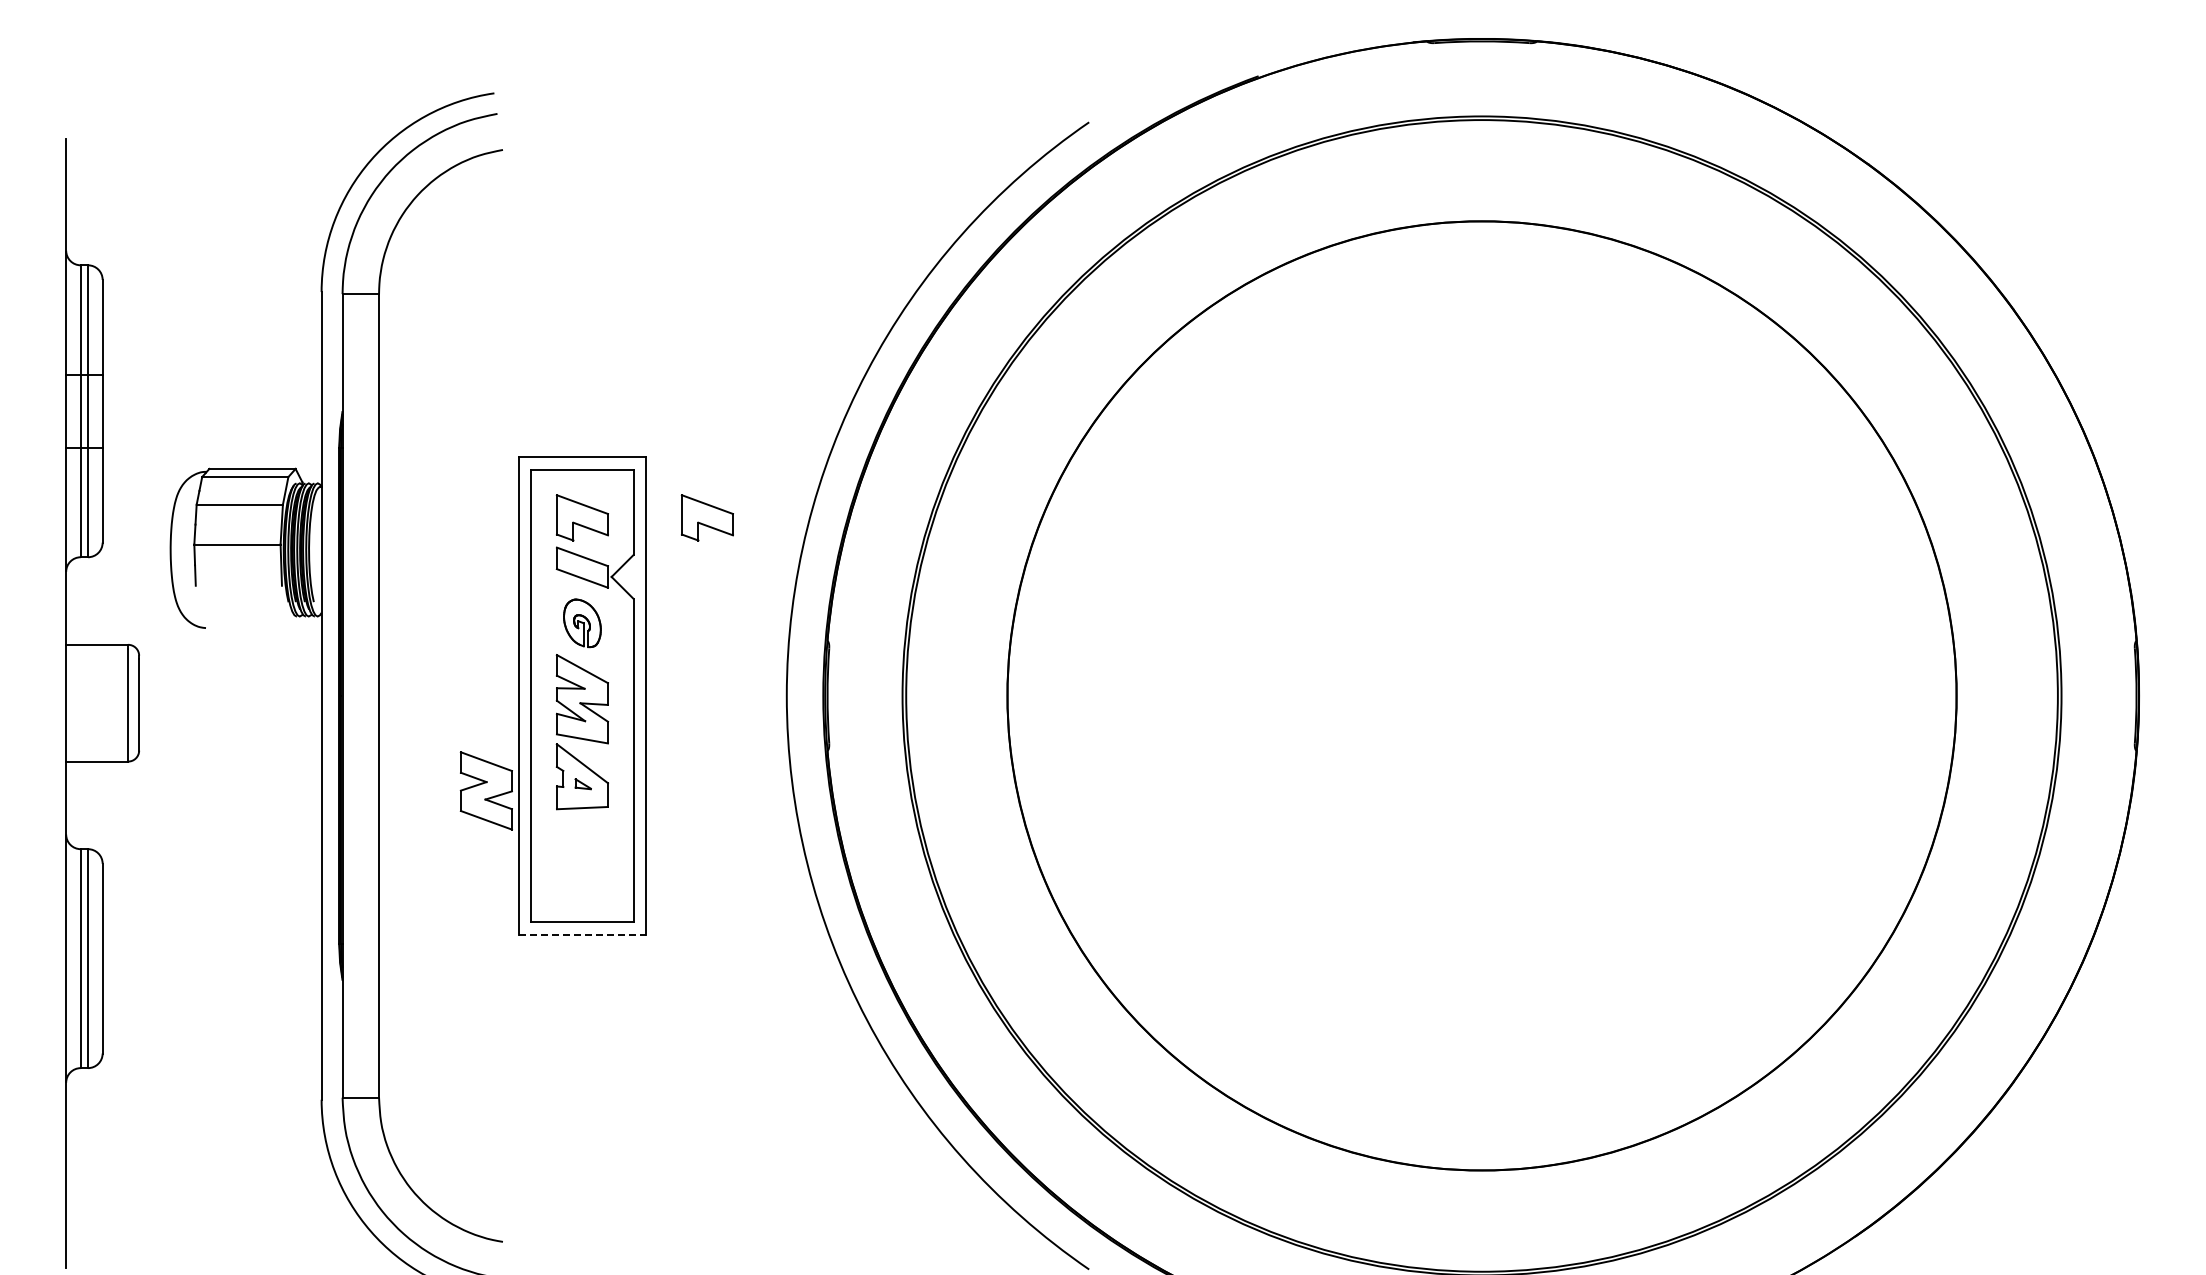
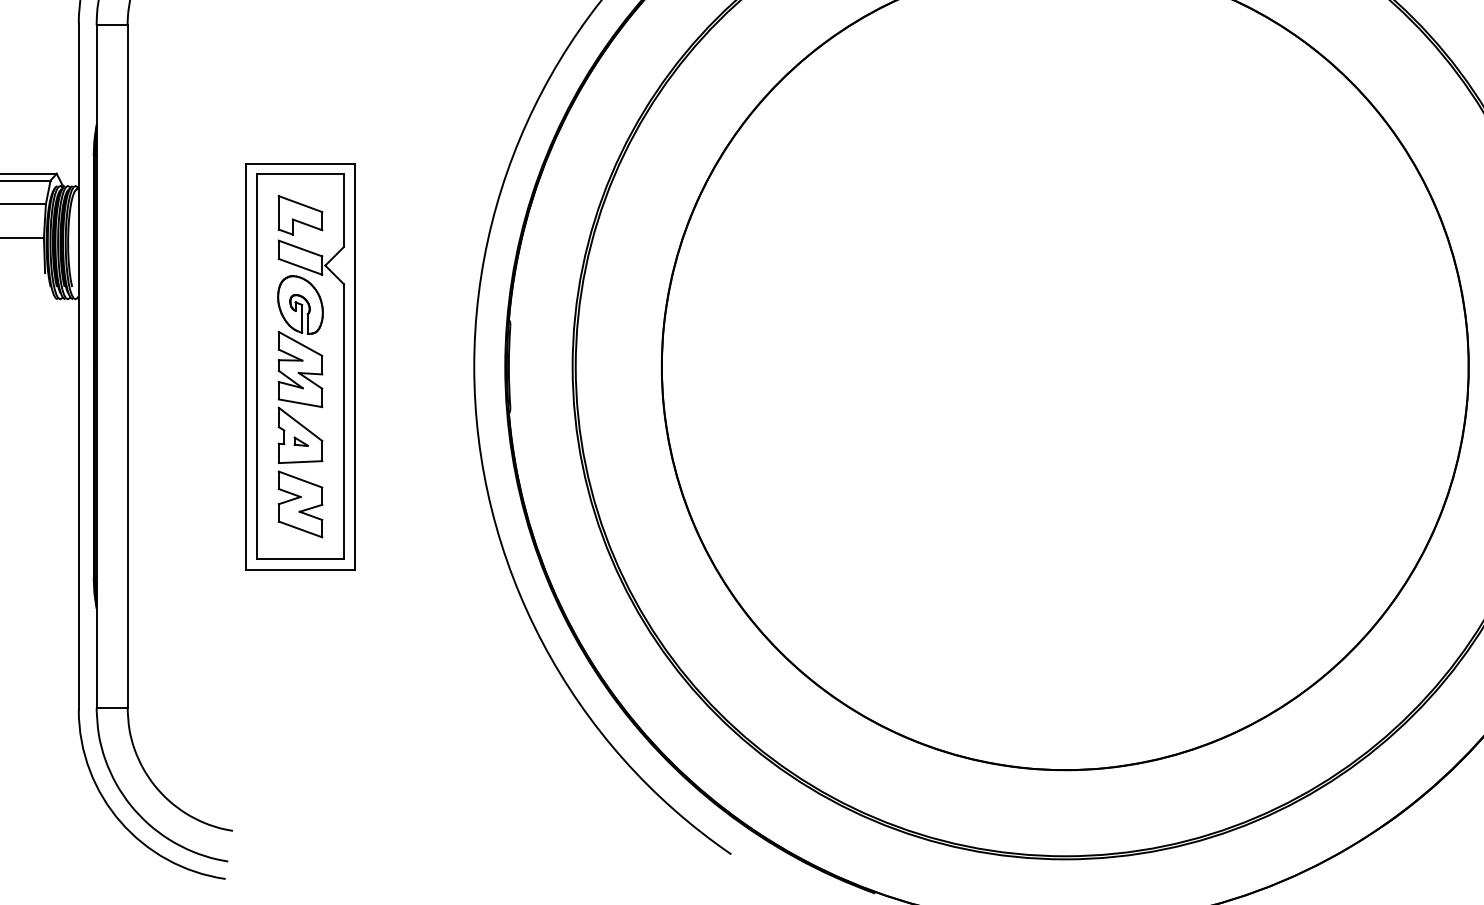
part: (706, 517) -> (405, 215), removed
part: (582, 623) -> (300, 305), size x1.43
part: (485, 790) -> (299, 504), moved
line: (582, 934) -> (300, 569), dashed -> solid

